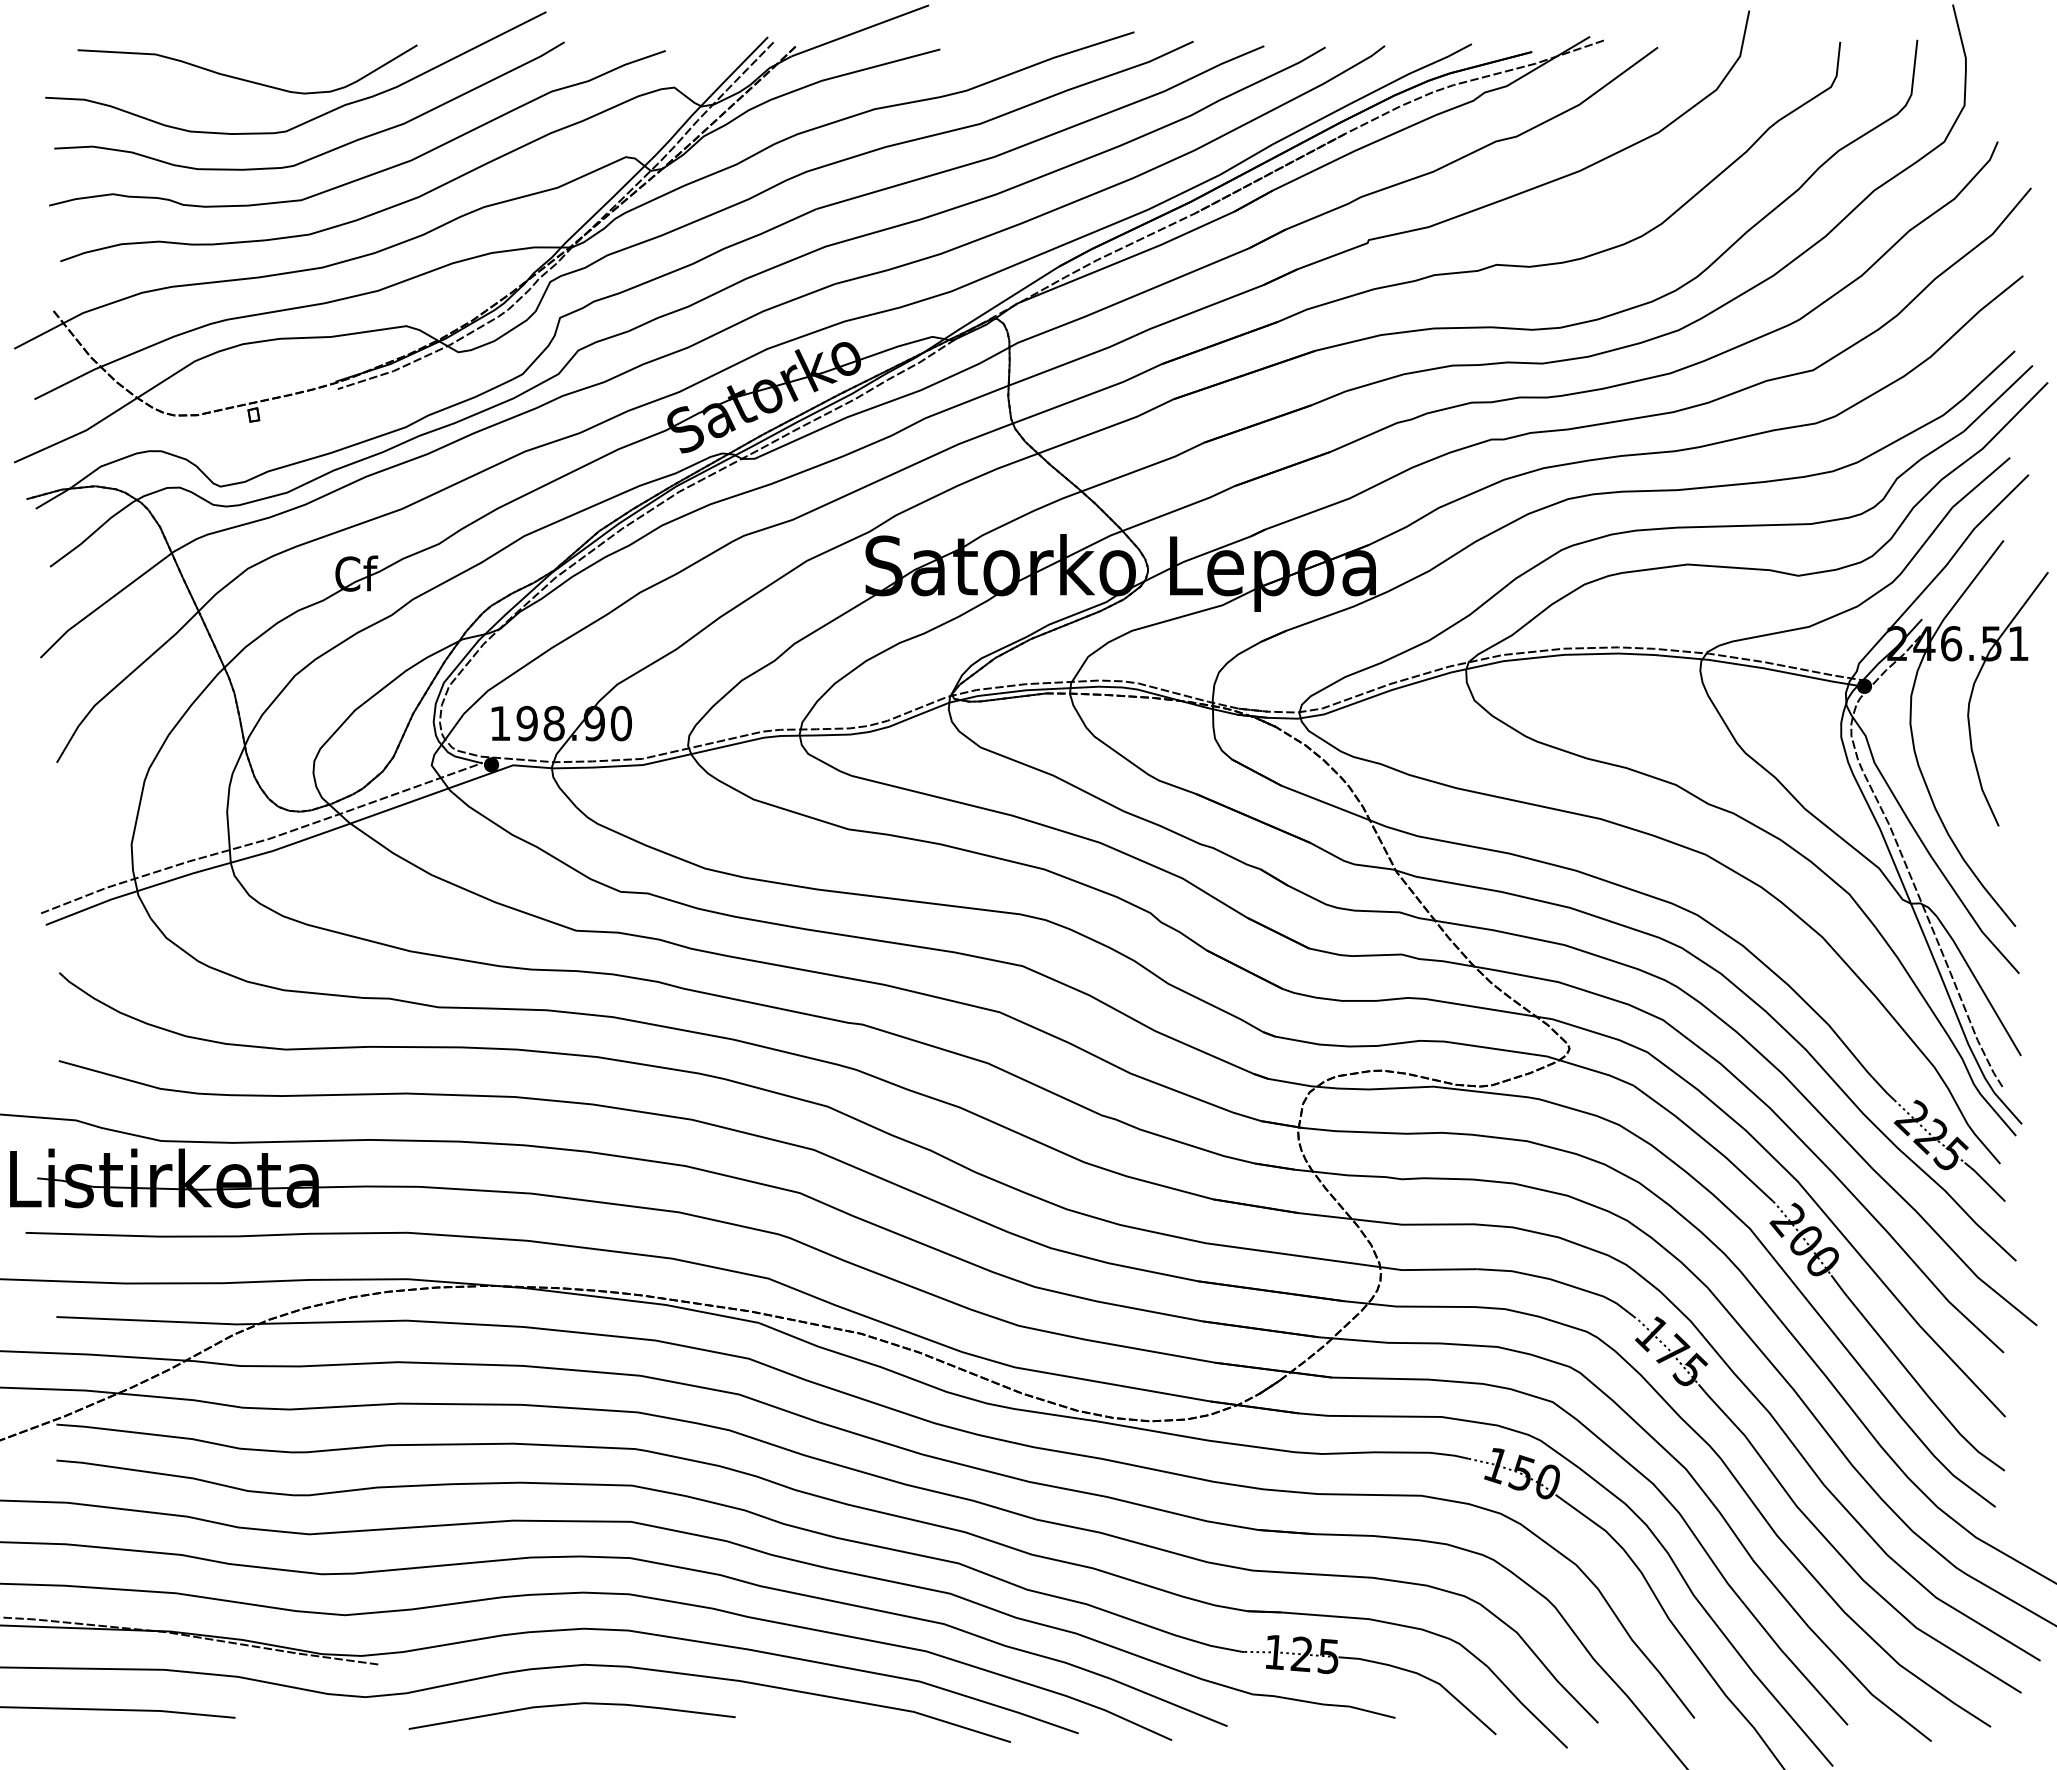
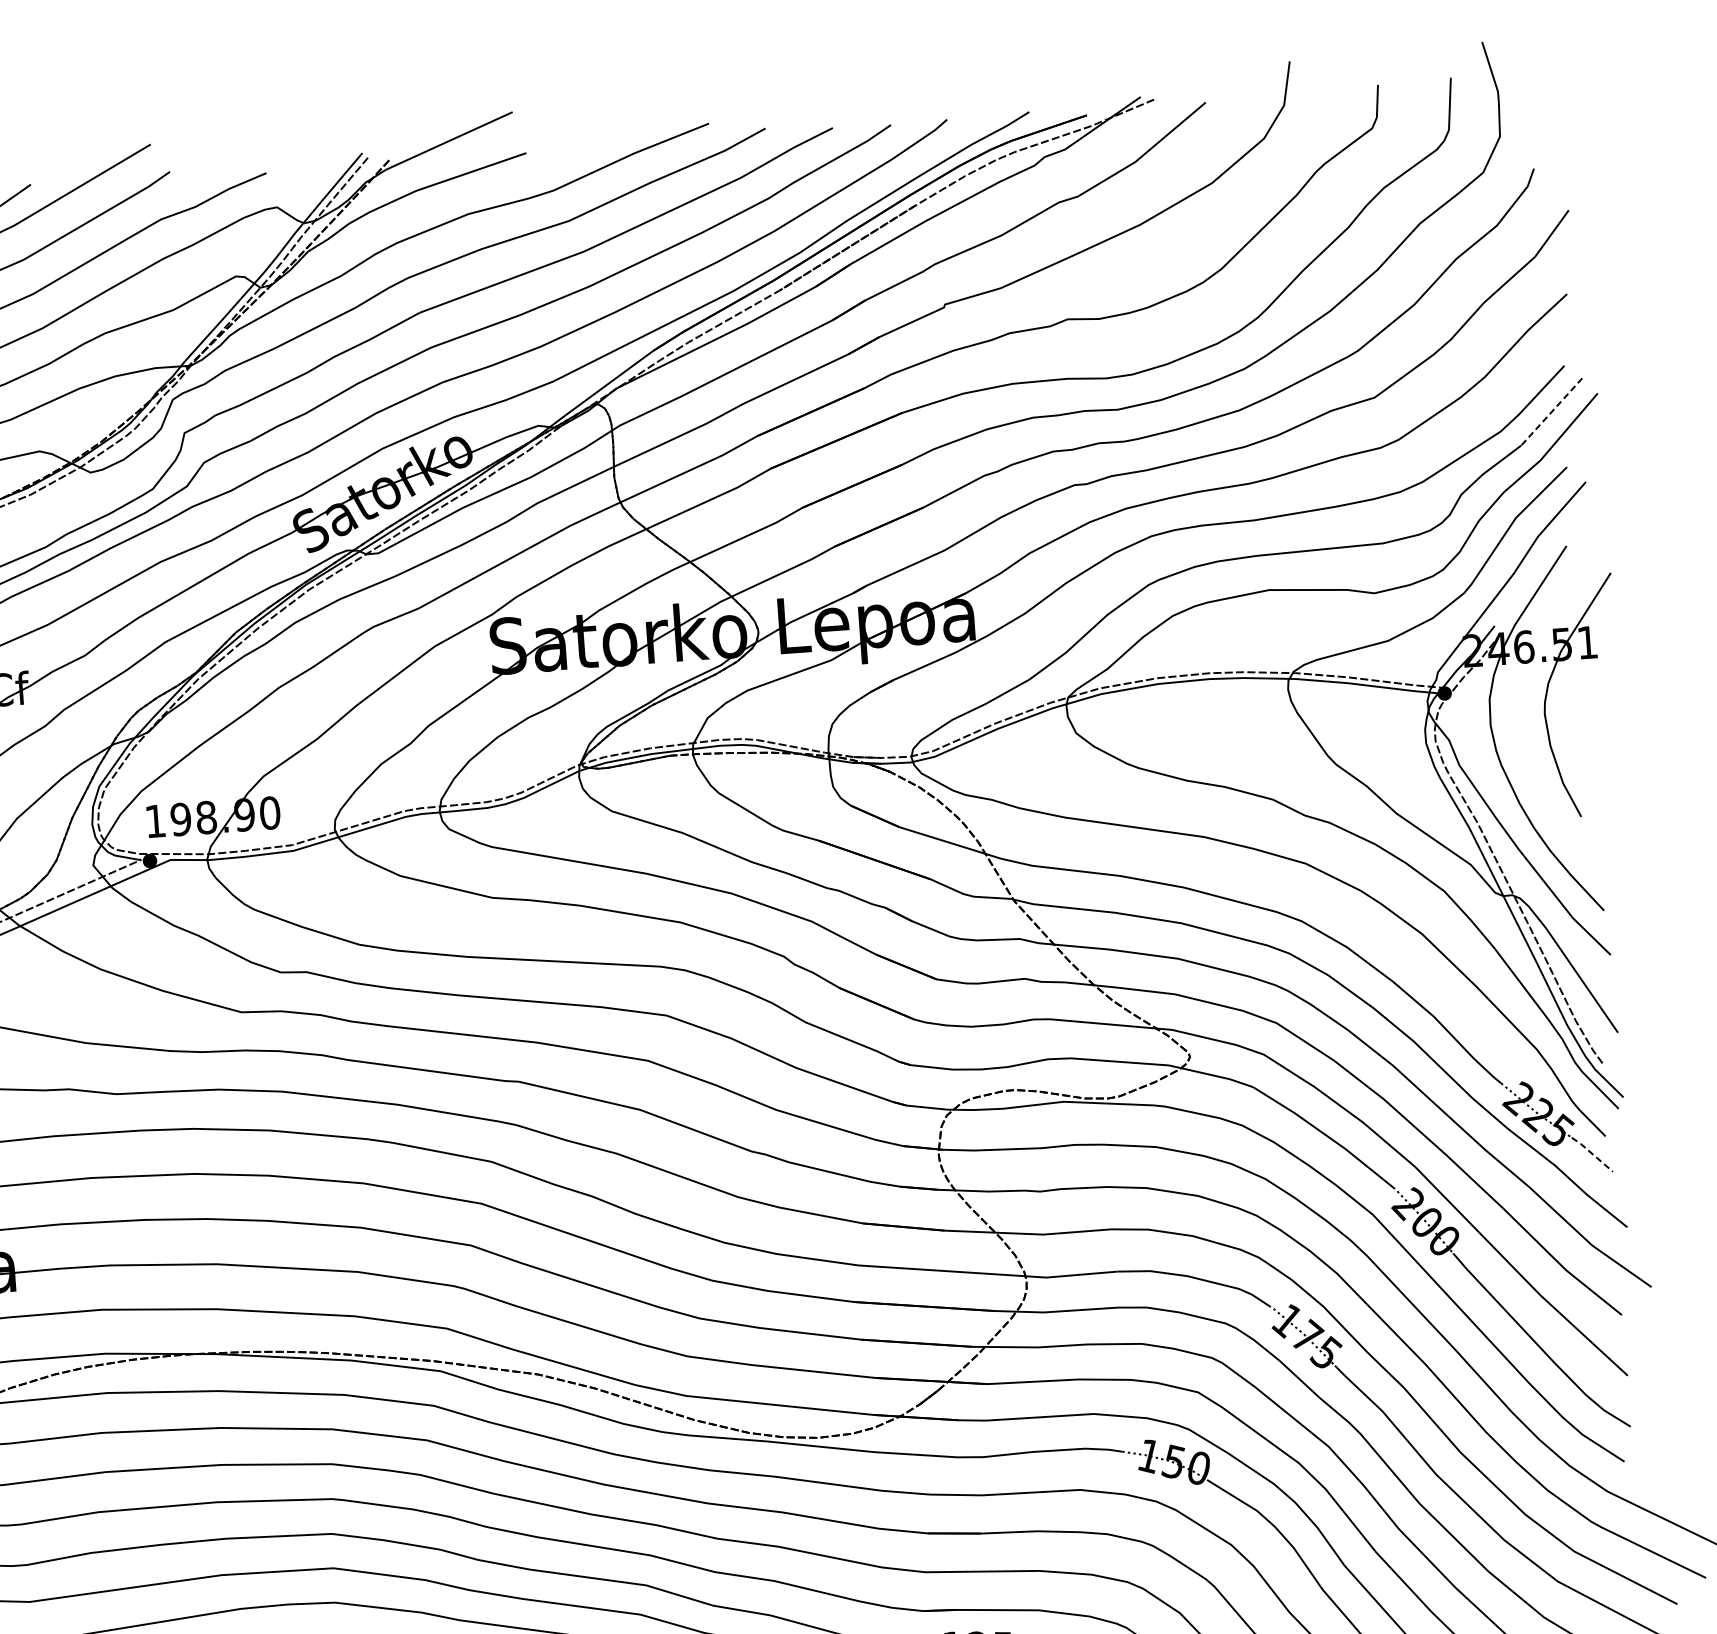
line: (1998, 398) -> (1552, 411), solid -> dashed
line: (1985, 1181) -> (1592, 1154), solid -> dashed

